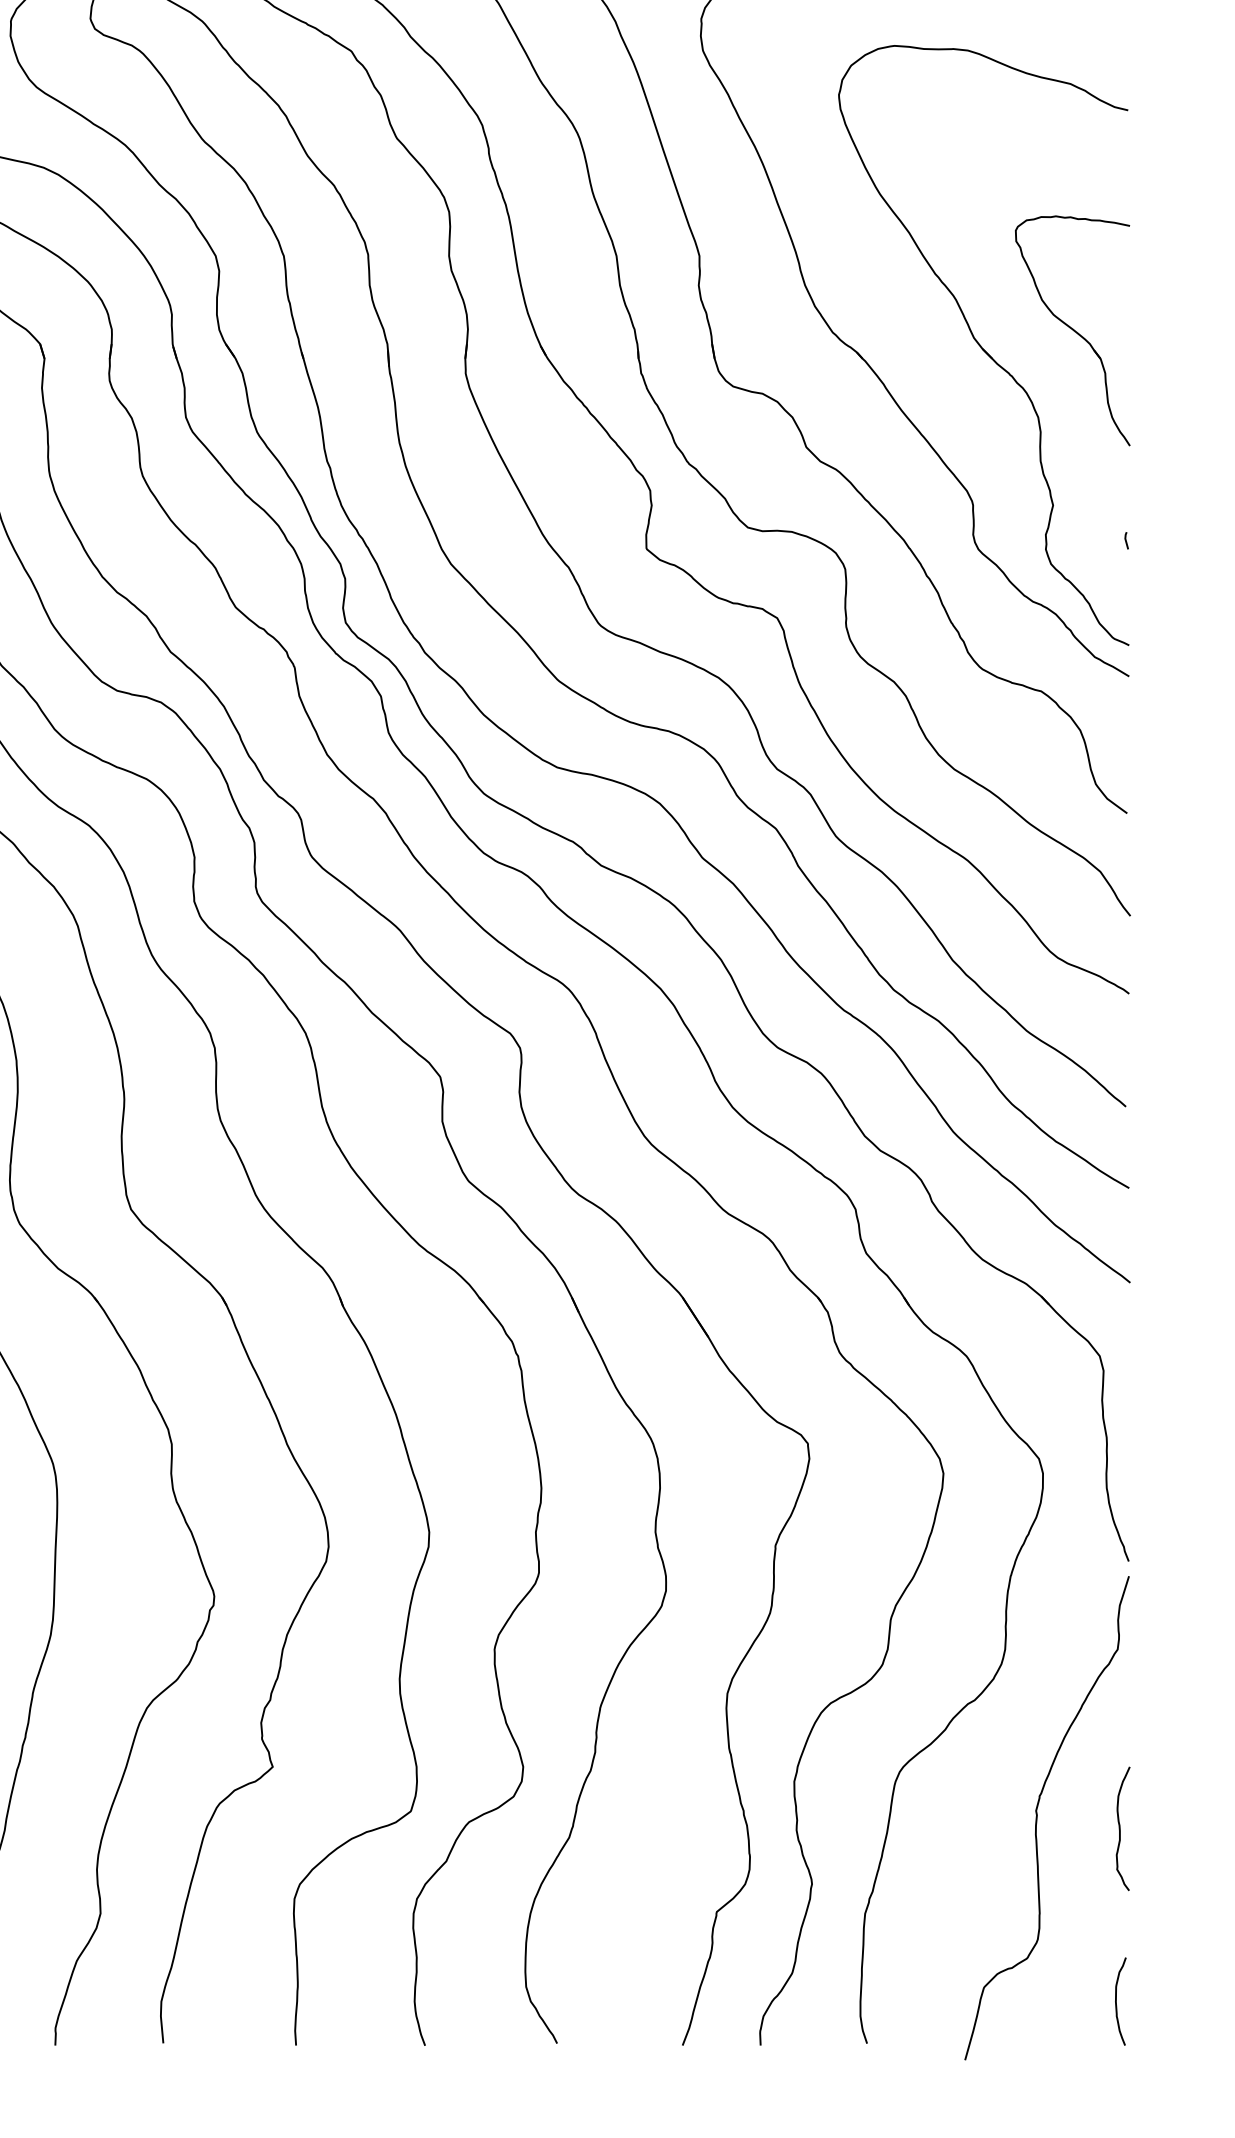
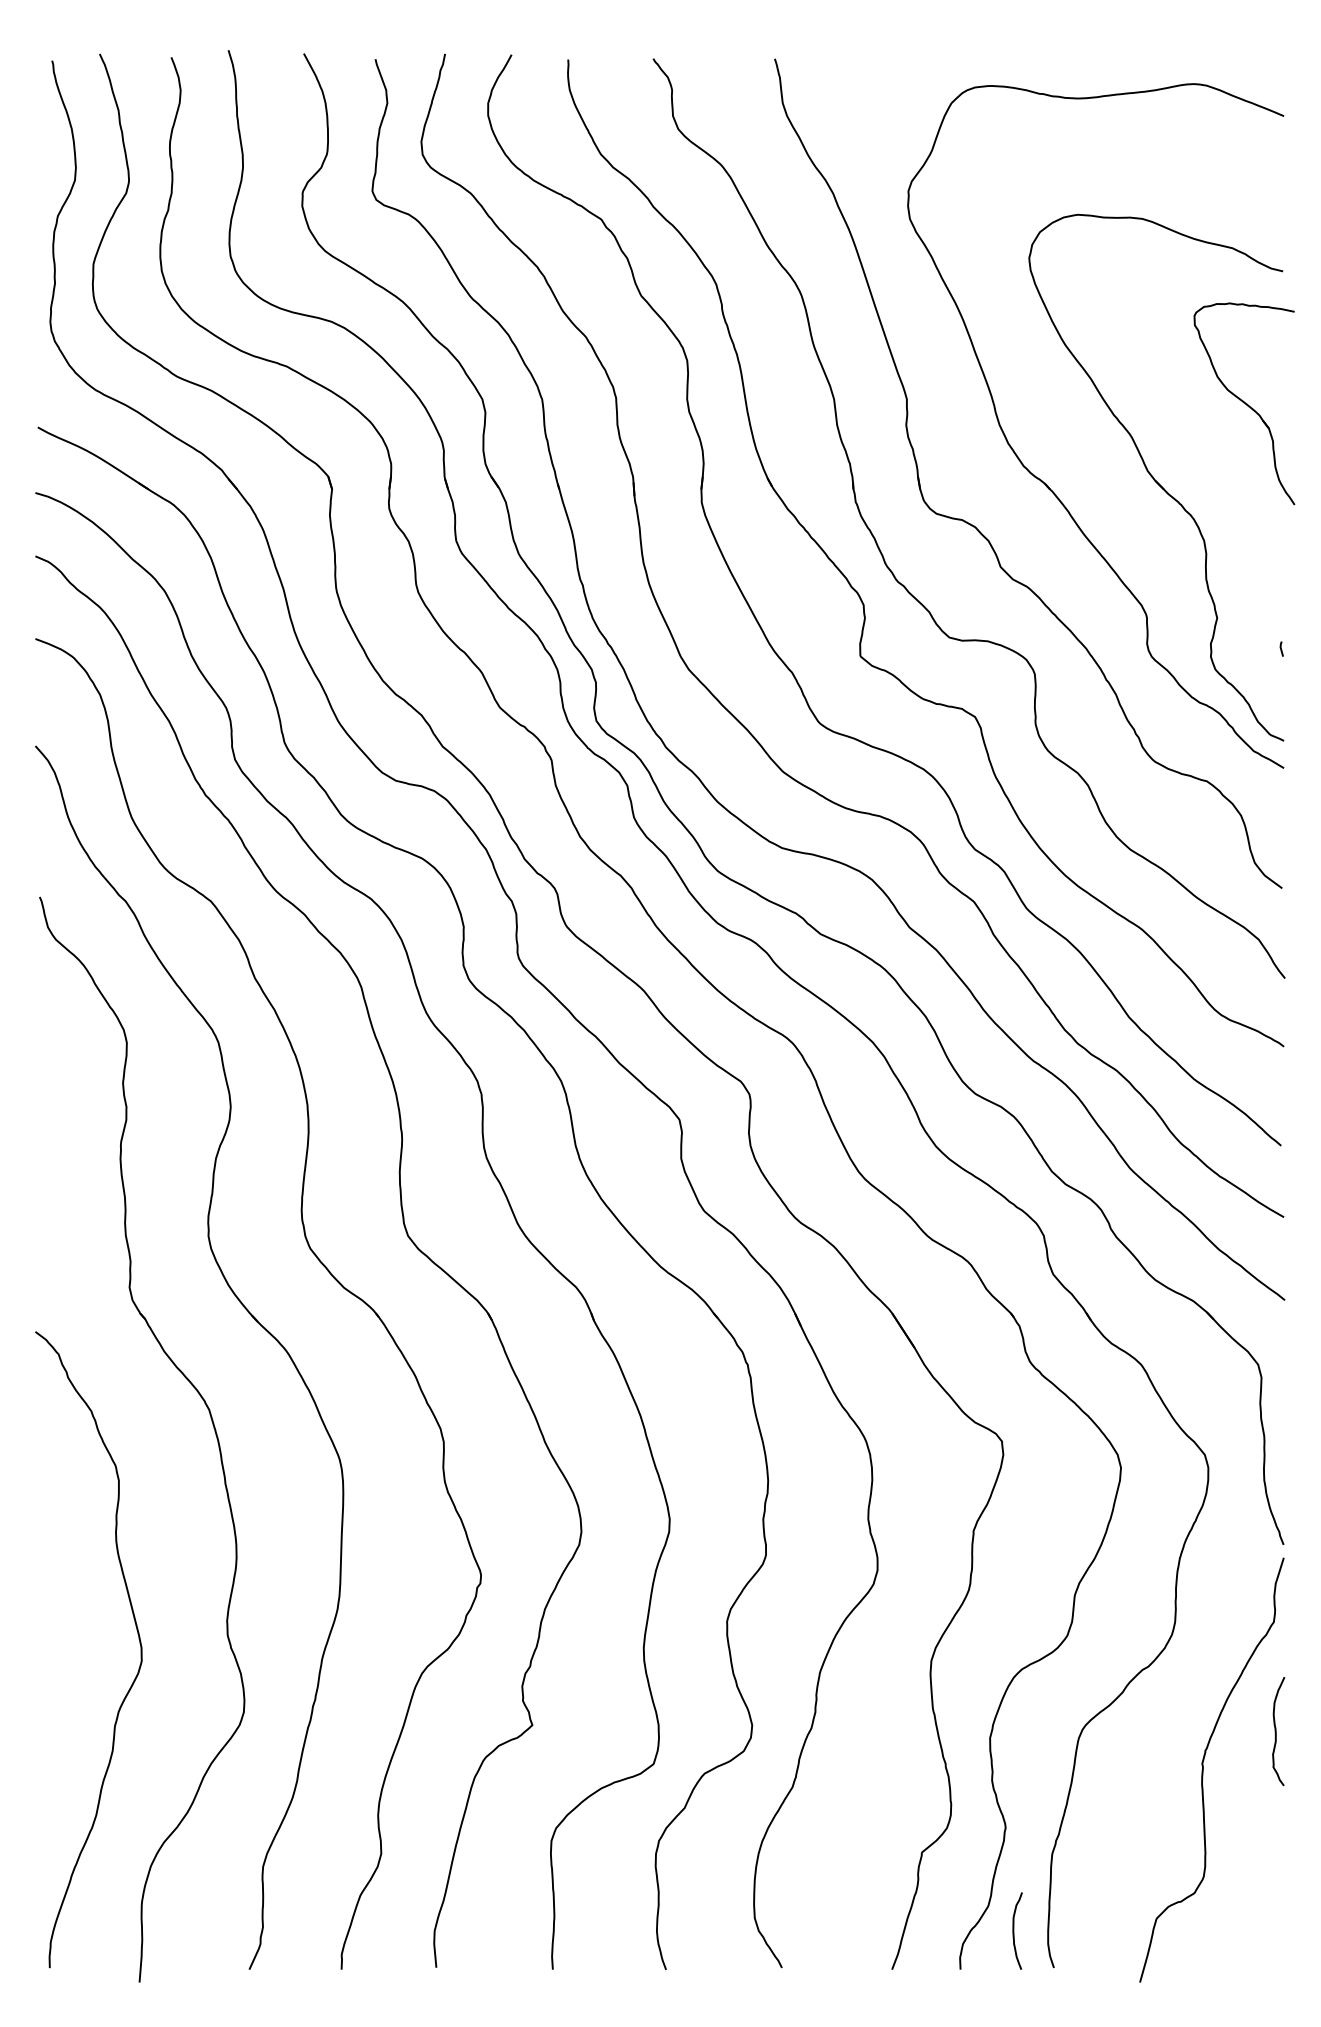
part: (1072, 330) -> (1244, 403), moved
curve: (1120, 1828) -> (1276, 1731), moved
curve: (1117, 2000) -> (1014, 1930), moved

